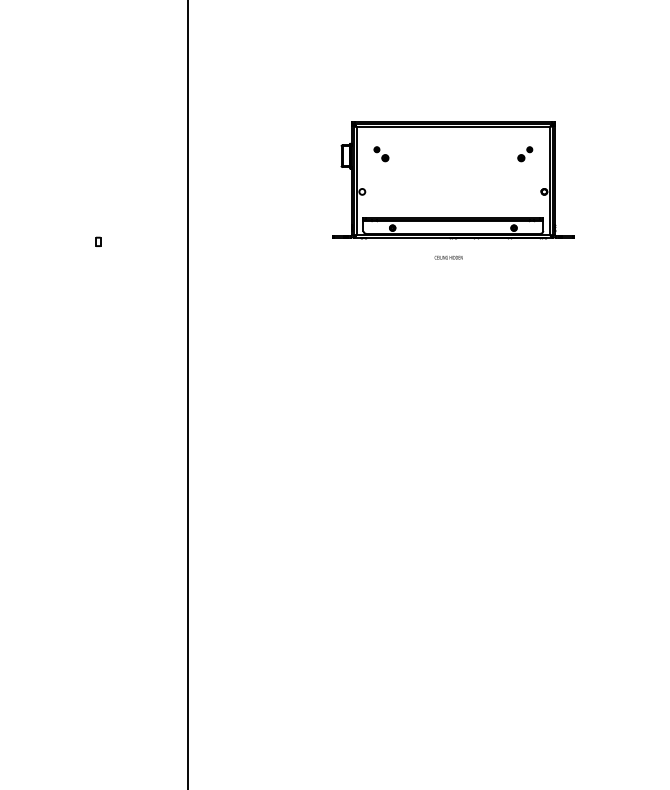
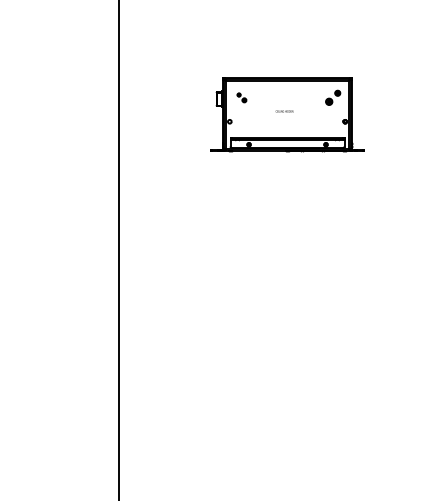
part: (524, 153) -> (332, 97), size x1.6
part: (98, 240) -> (62, 152), removed
text: (448, 257) -> (284, 111), moved

